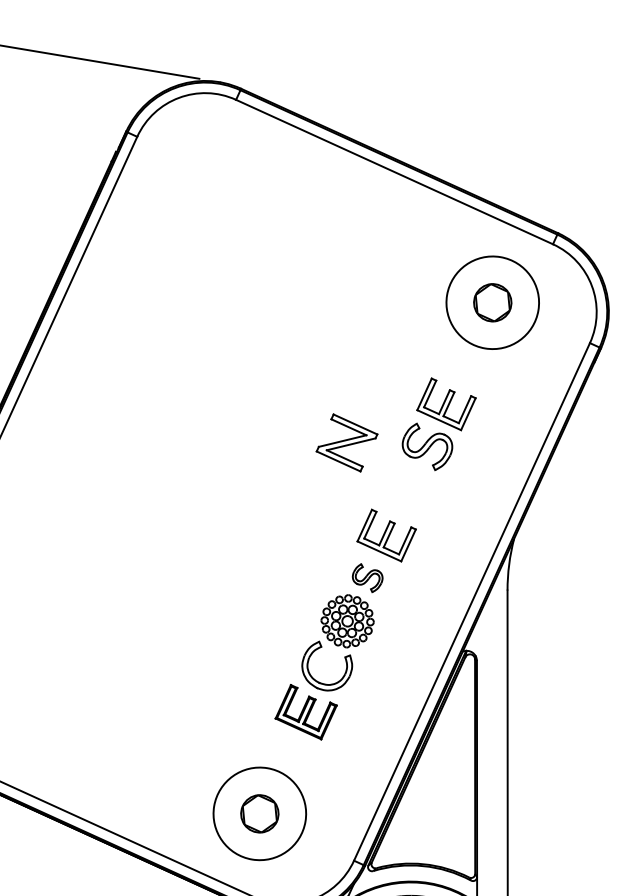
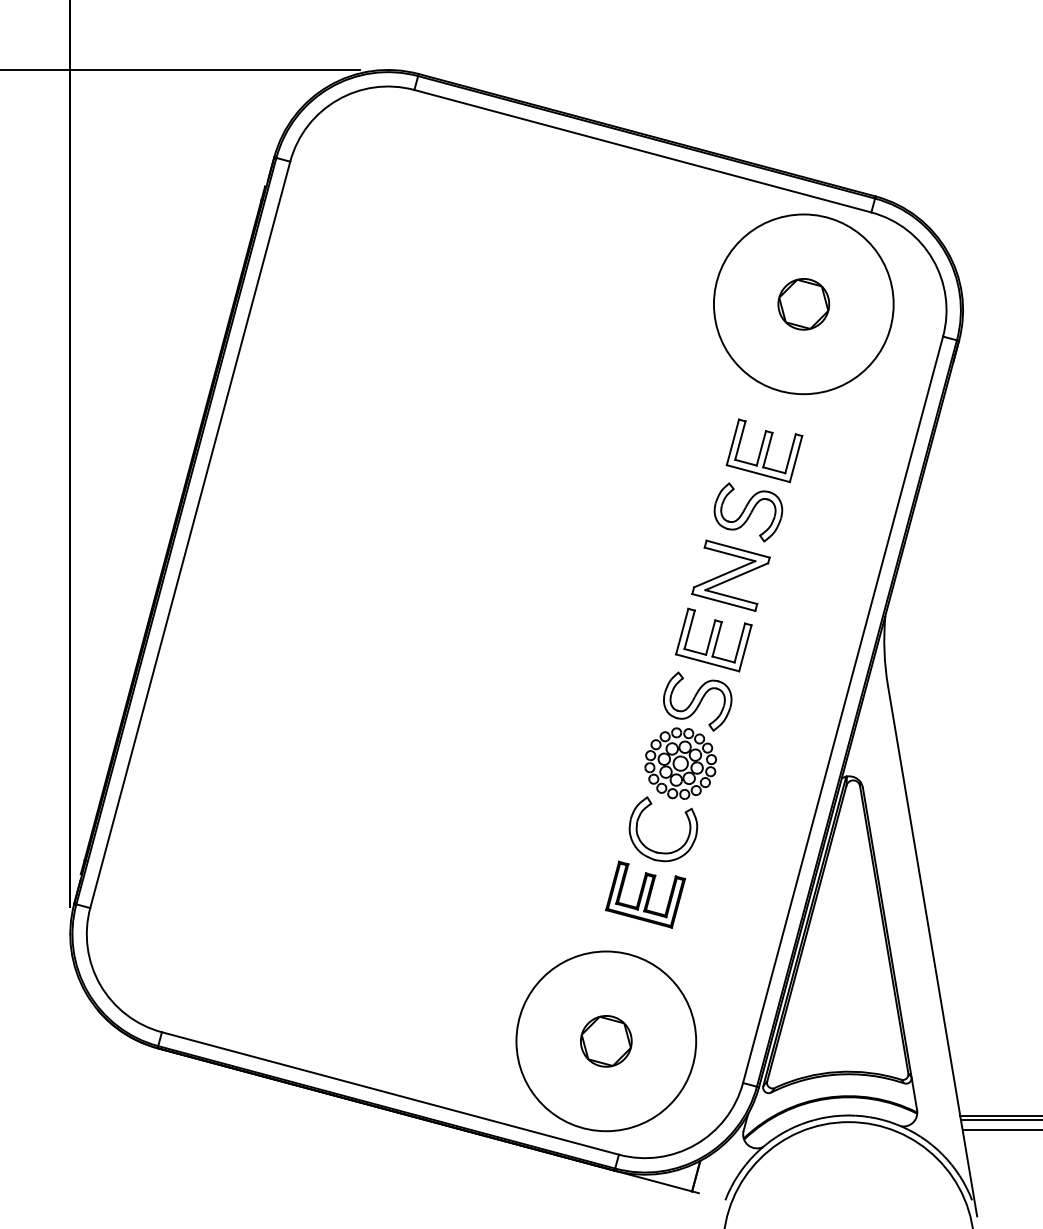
circle: (492, 302) -> (803, 304), size x1.43
part: (346, 442) -> (730, 575), moved
part: (367, 578) -> (697, 701), size x1.67
circle: (259, 814) -> (606, 1041), size x1.43

